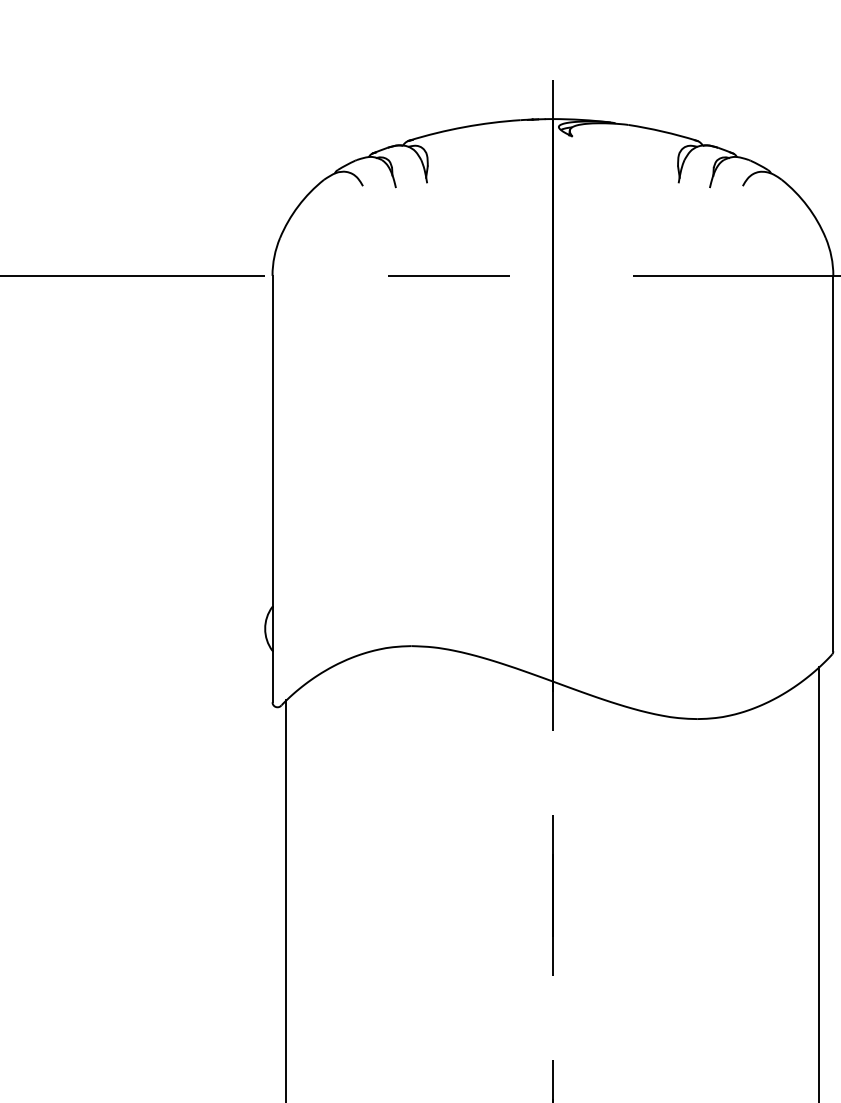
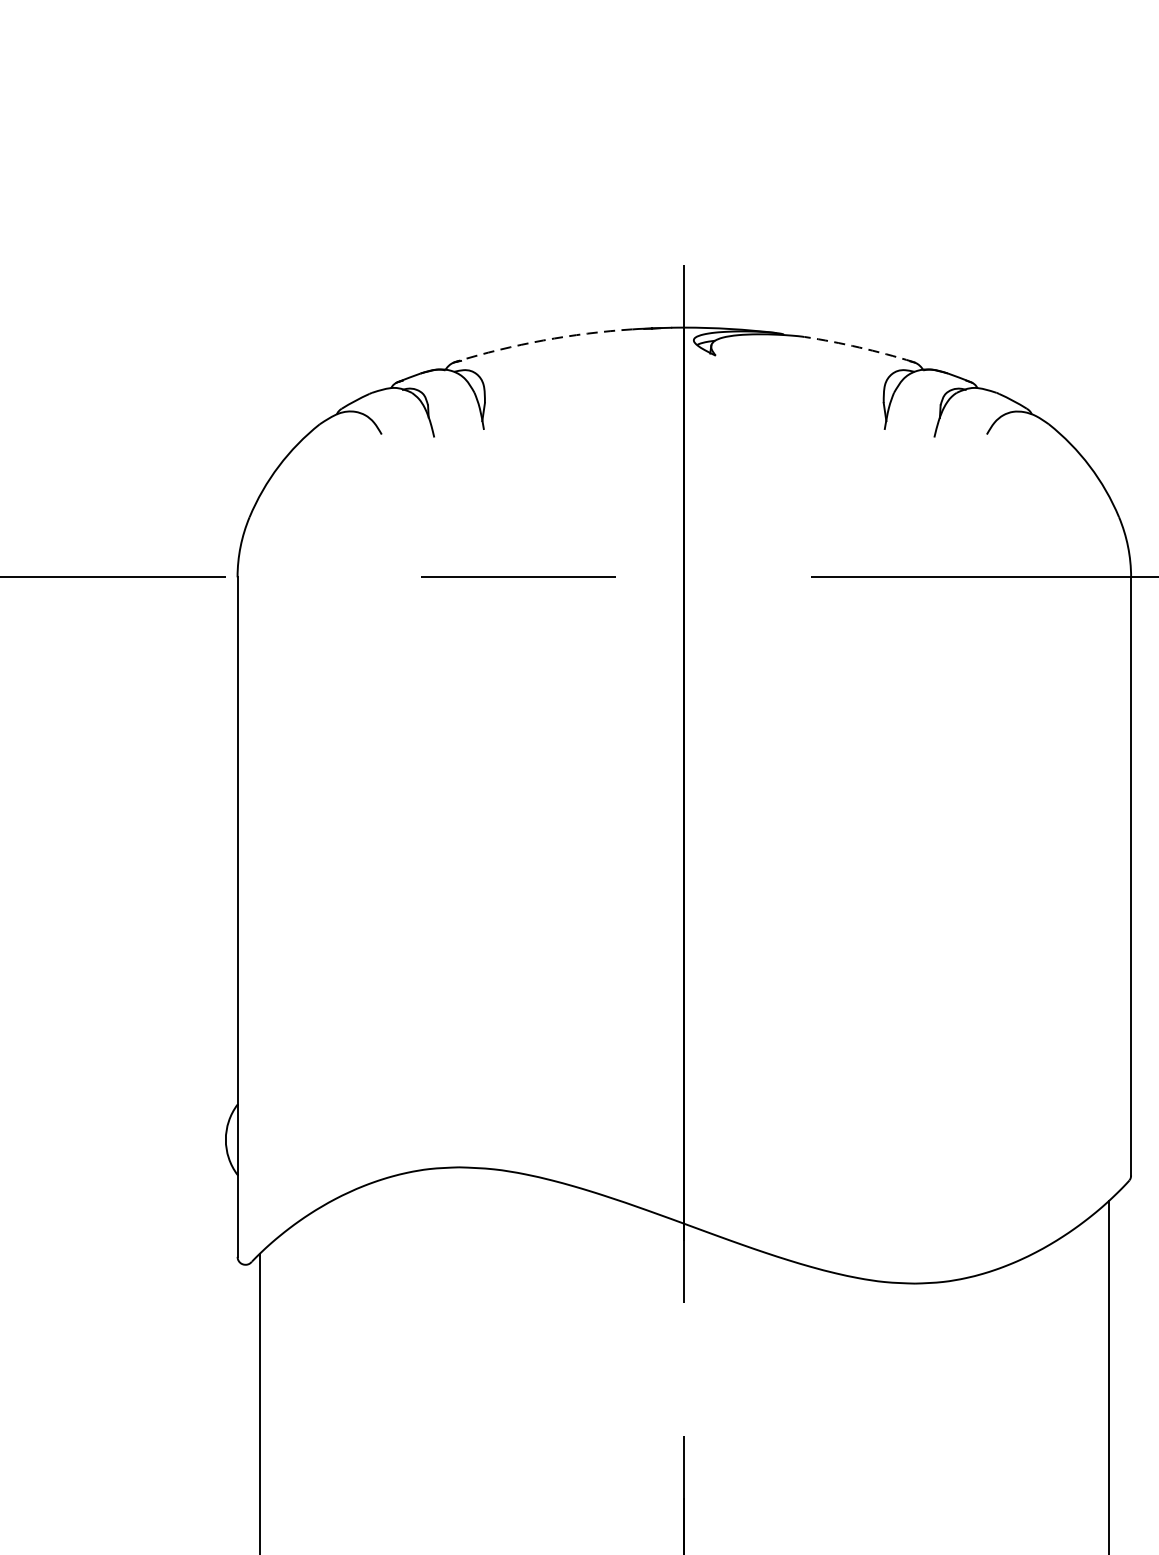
arc: (464, 127) -> (543, 341), solid -> dashed
arc: (662, 131) -> (858, 347), solid -> dashed

